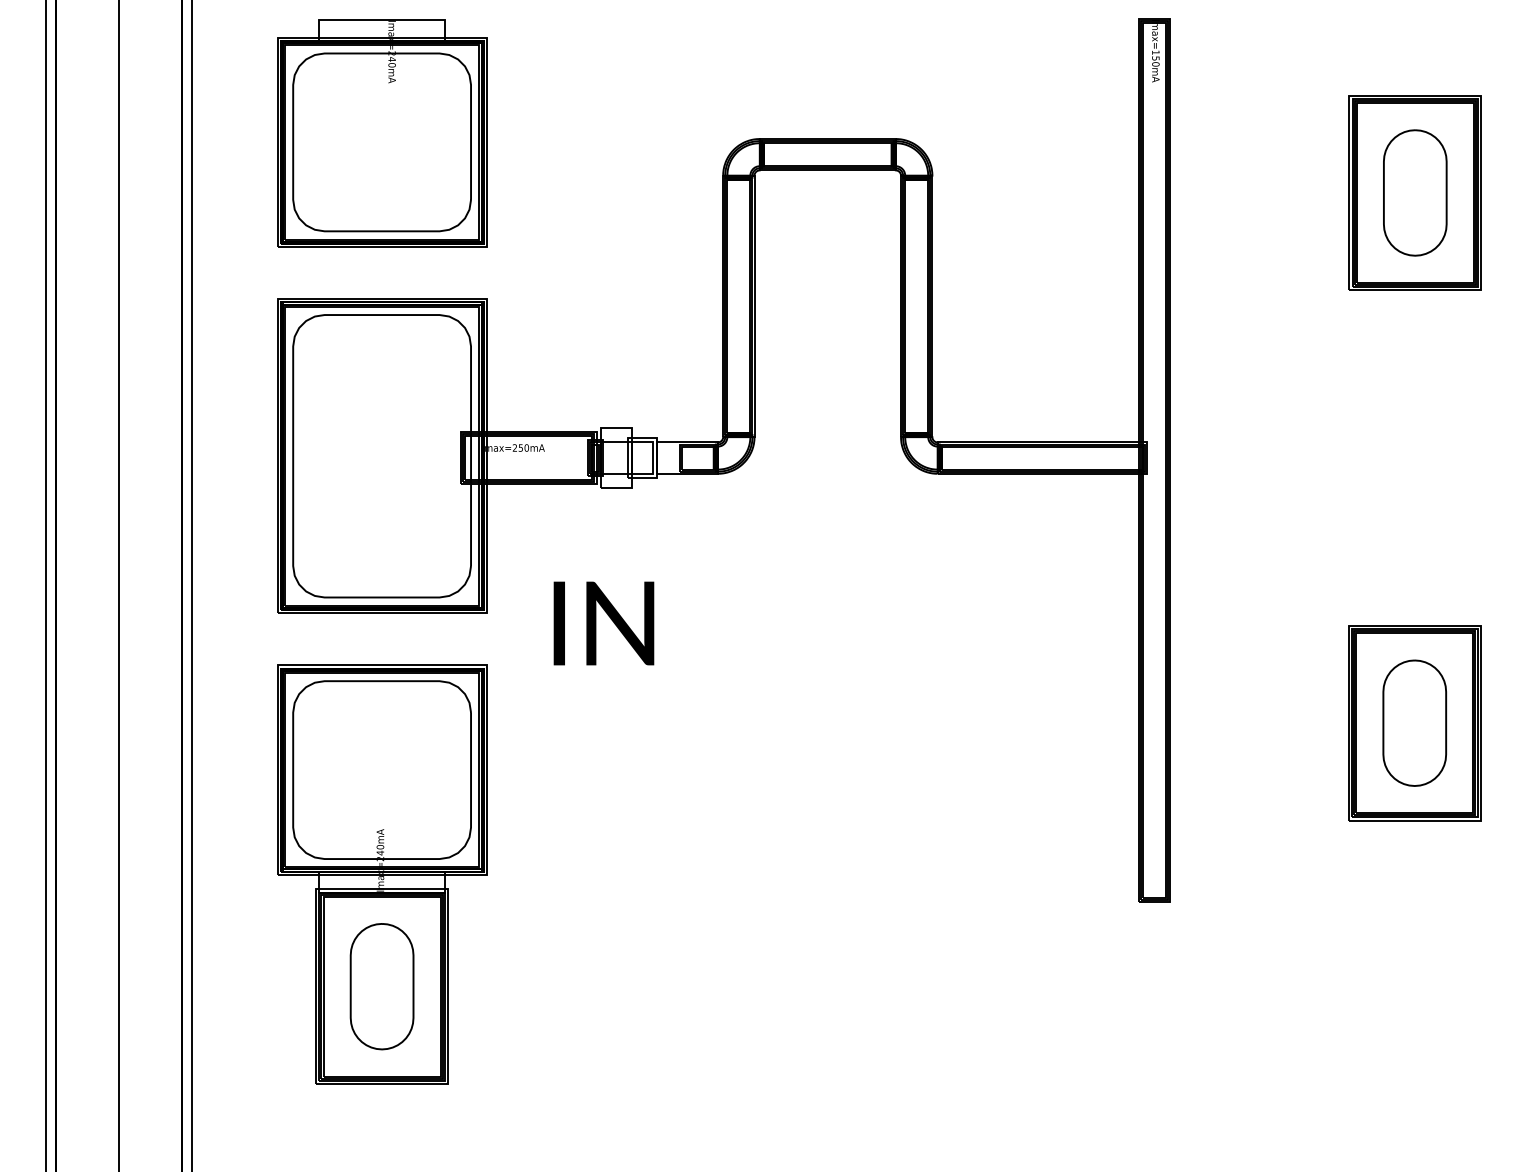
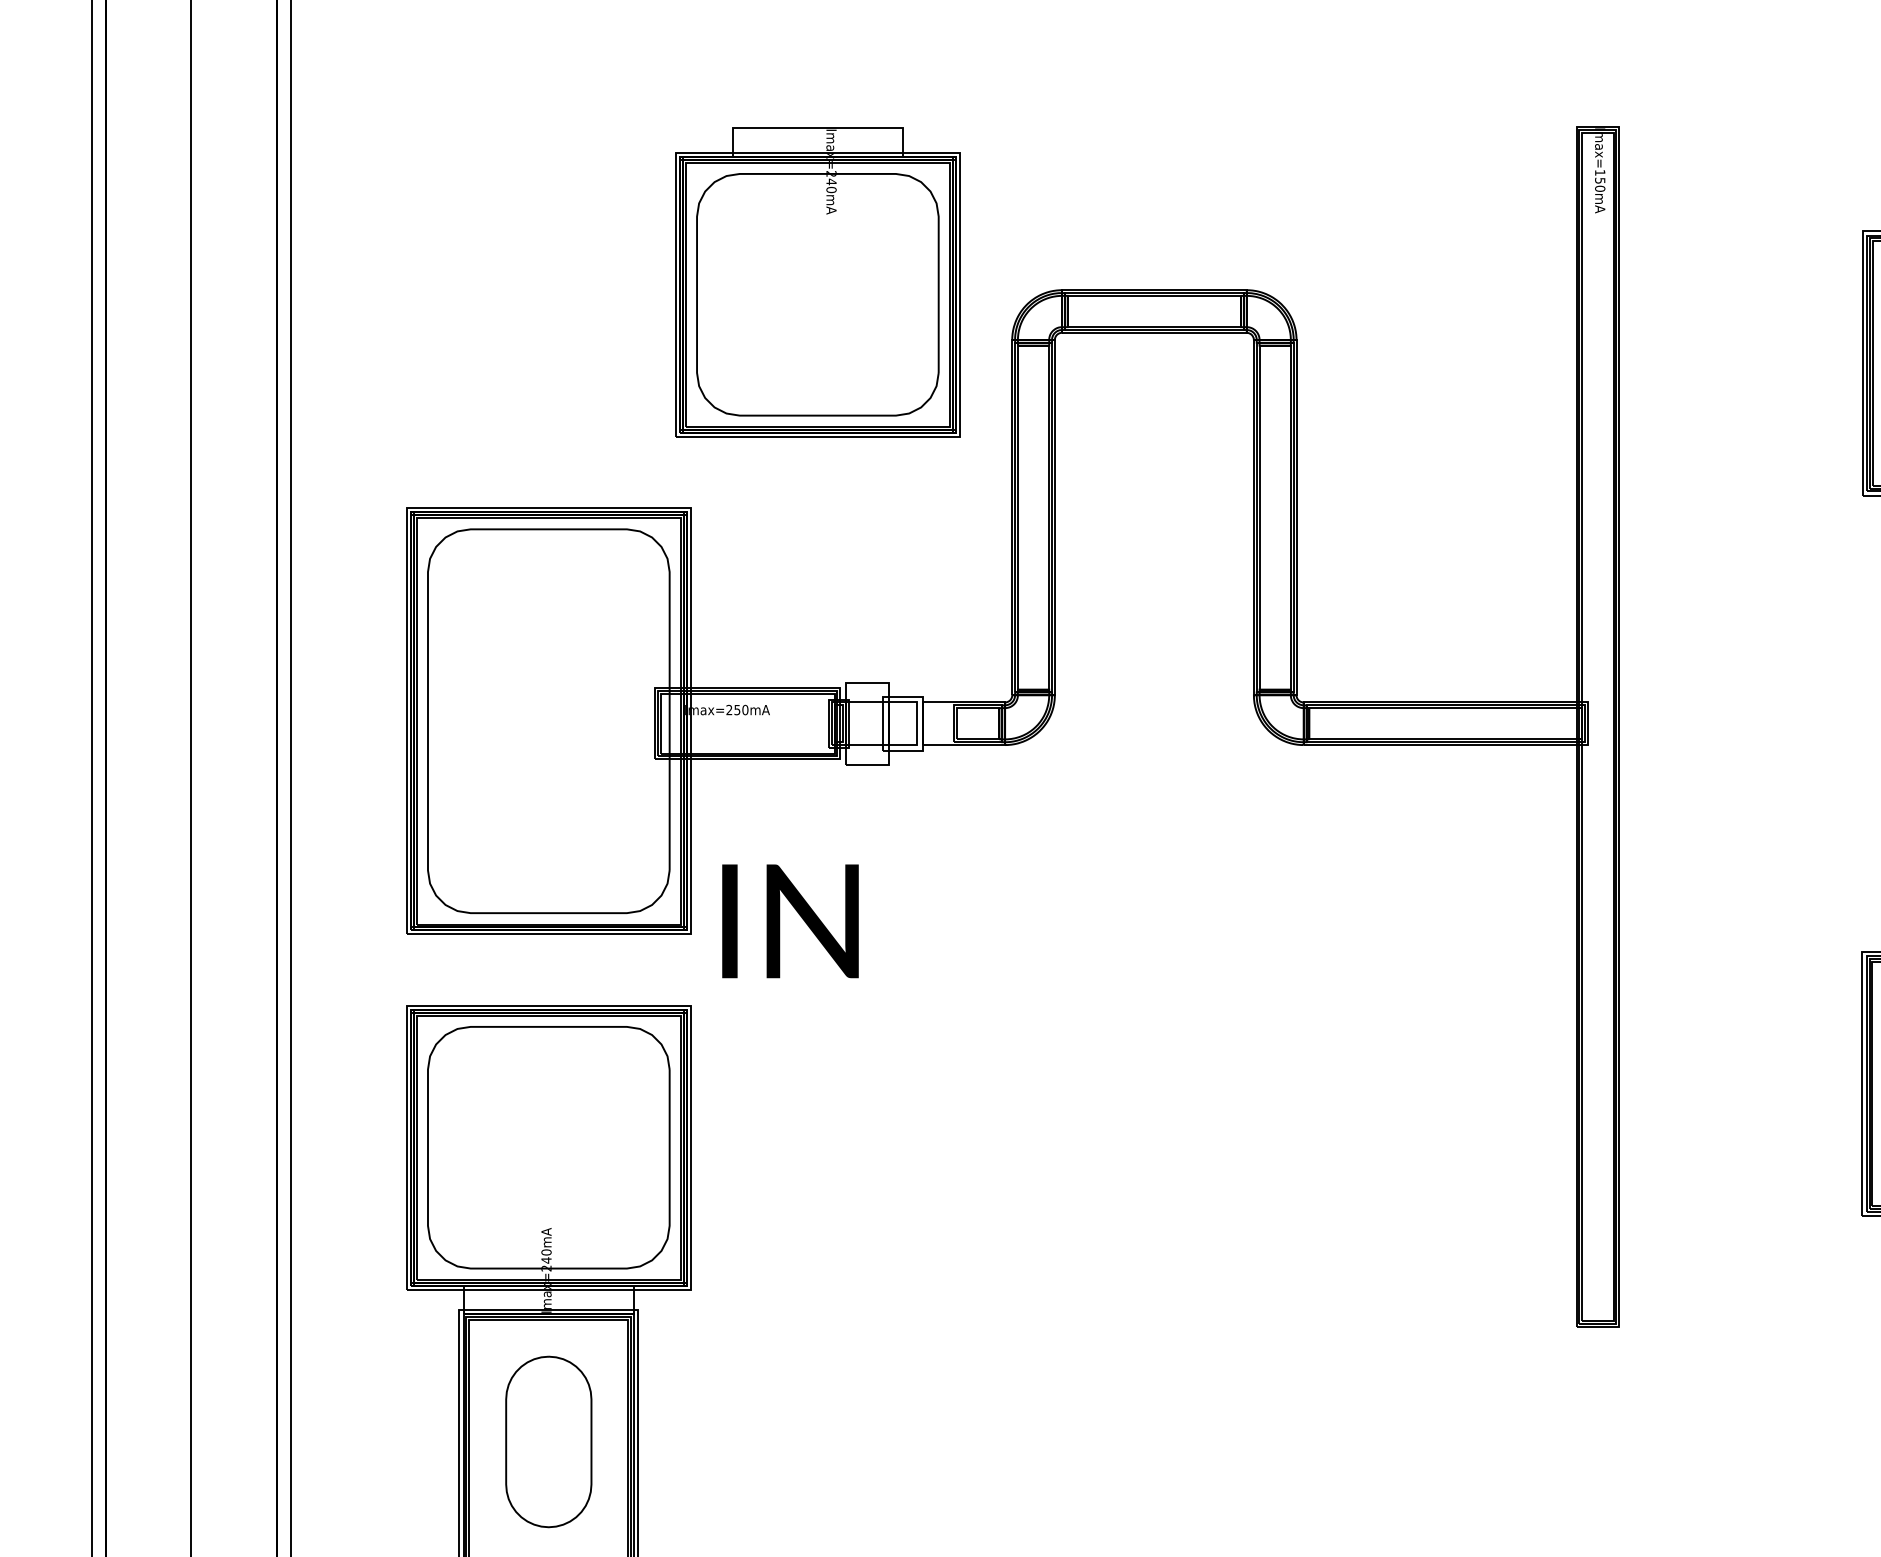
part: (382, 133) -> (818, 282), moved
text: (603, 623) -> (789, 921), moved

